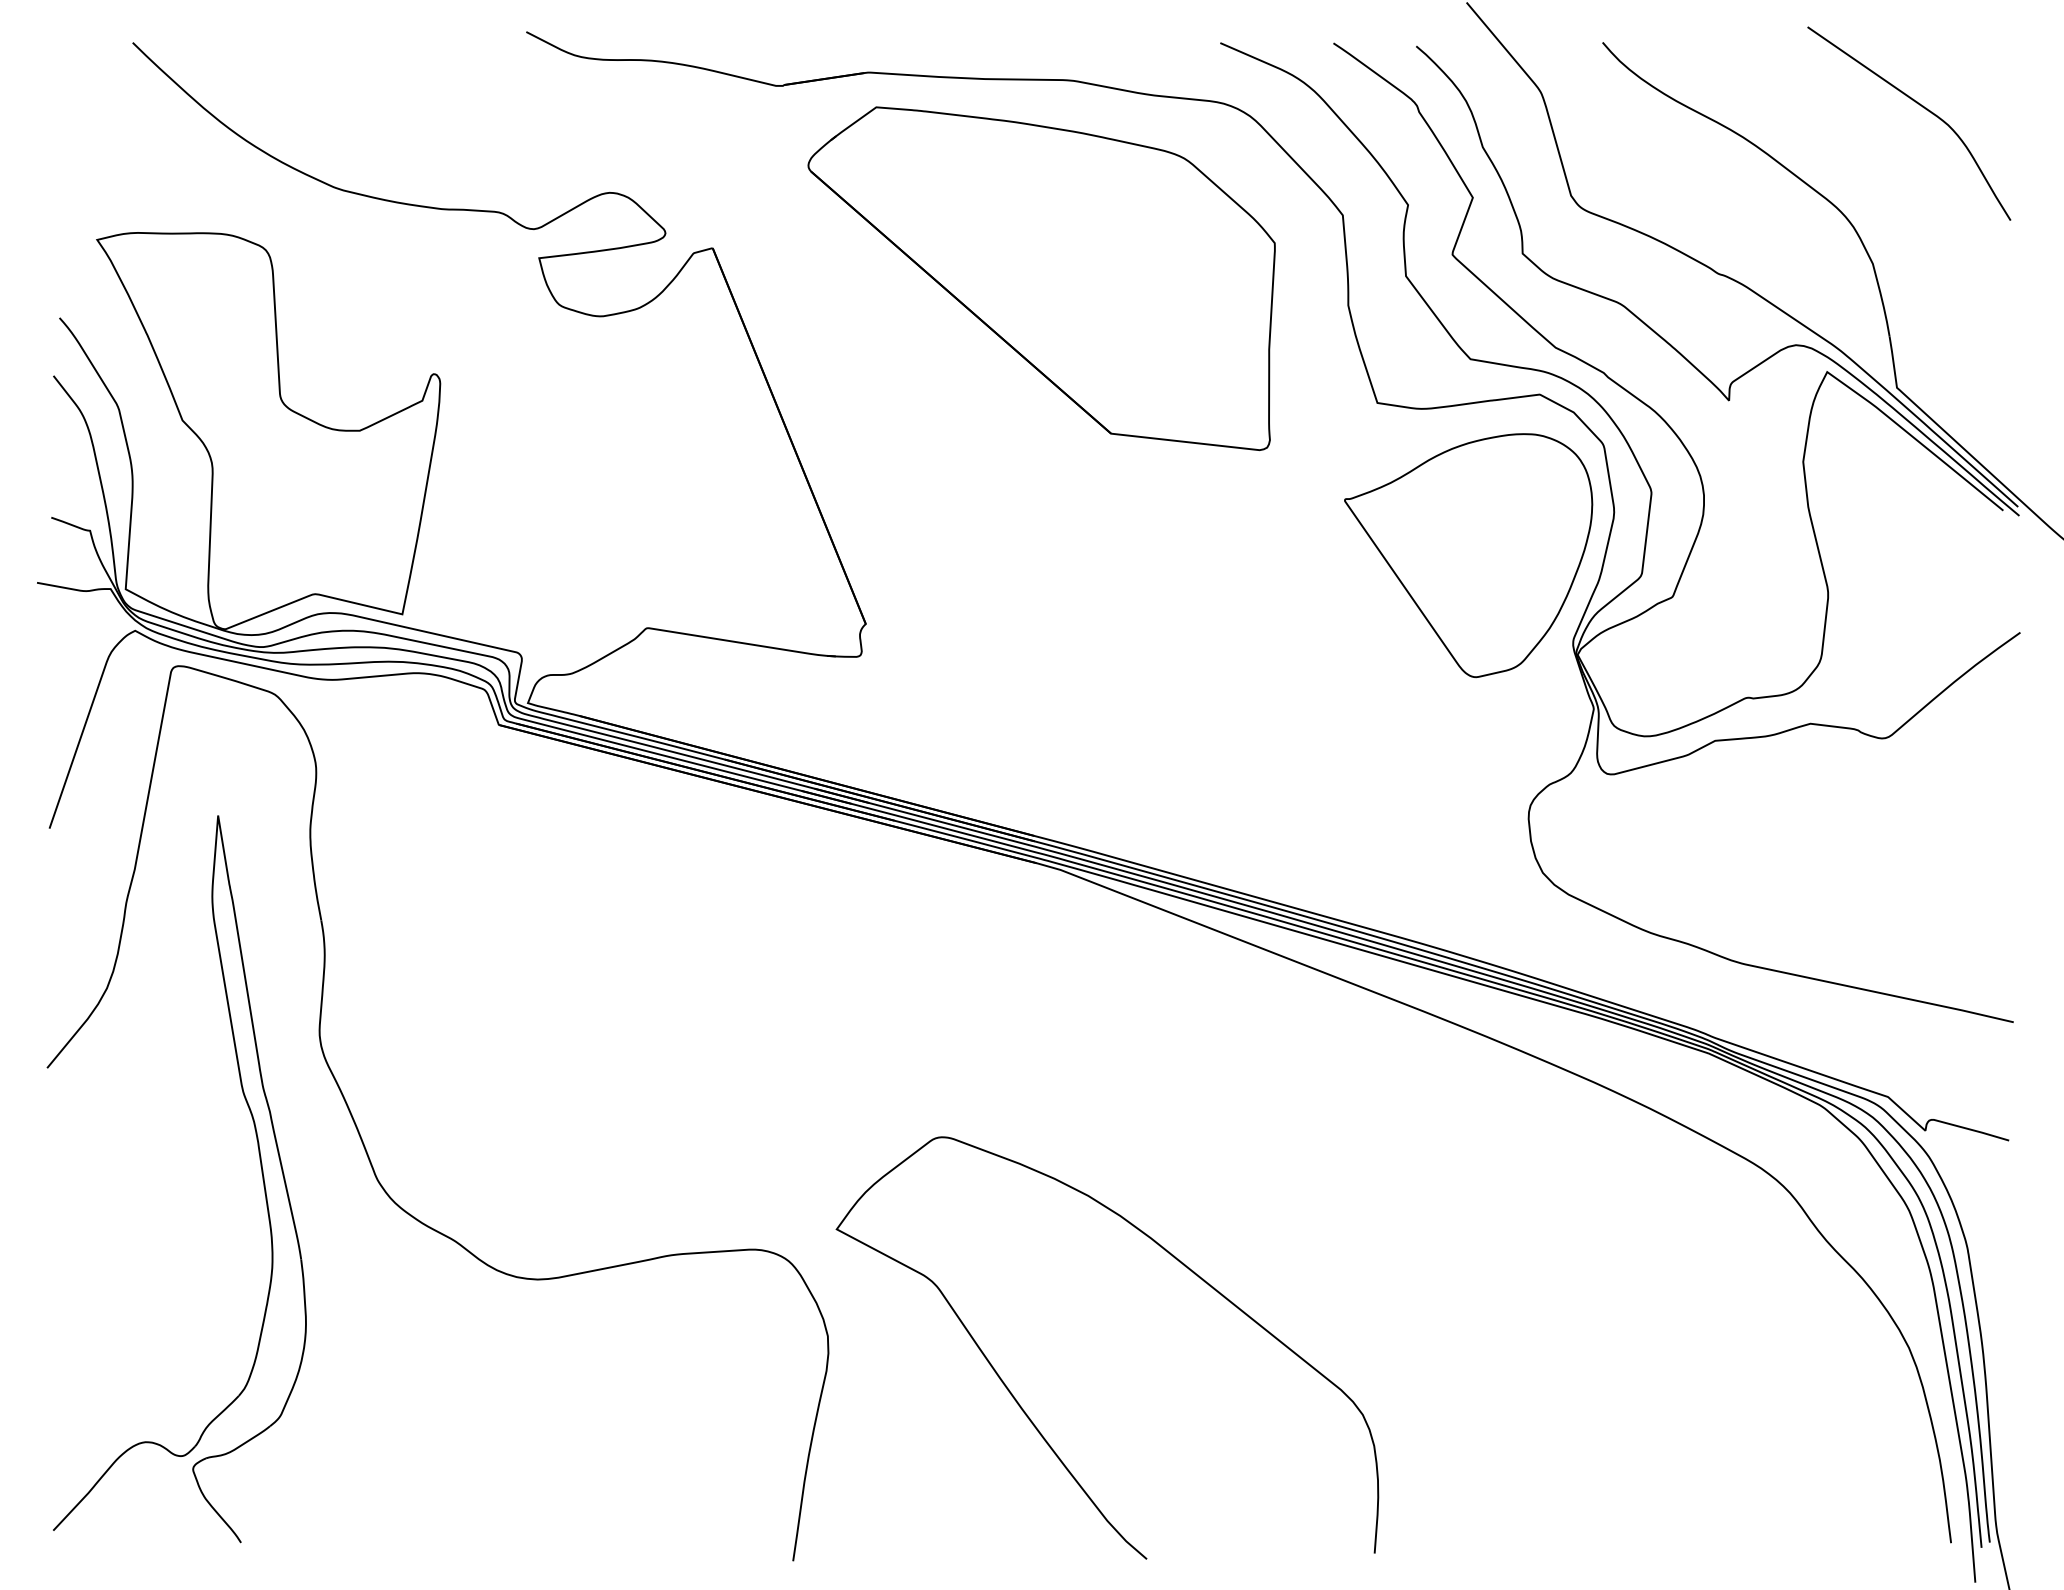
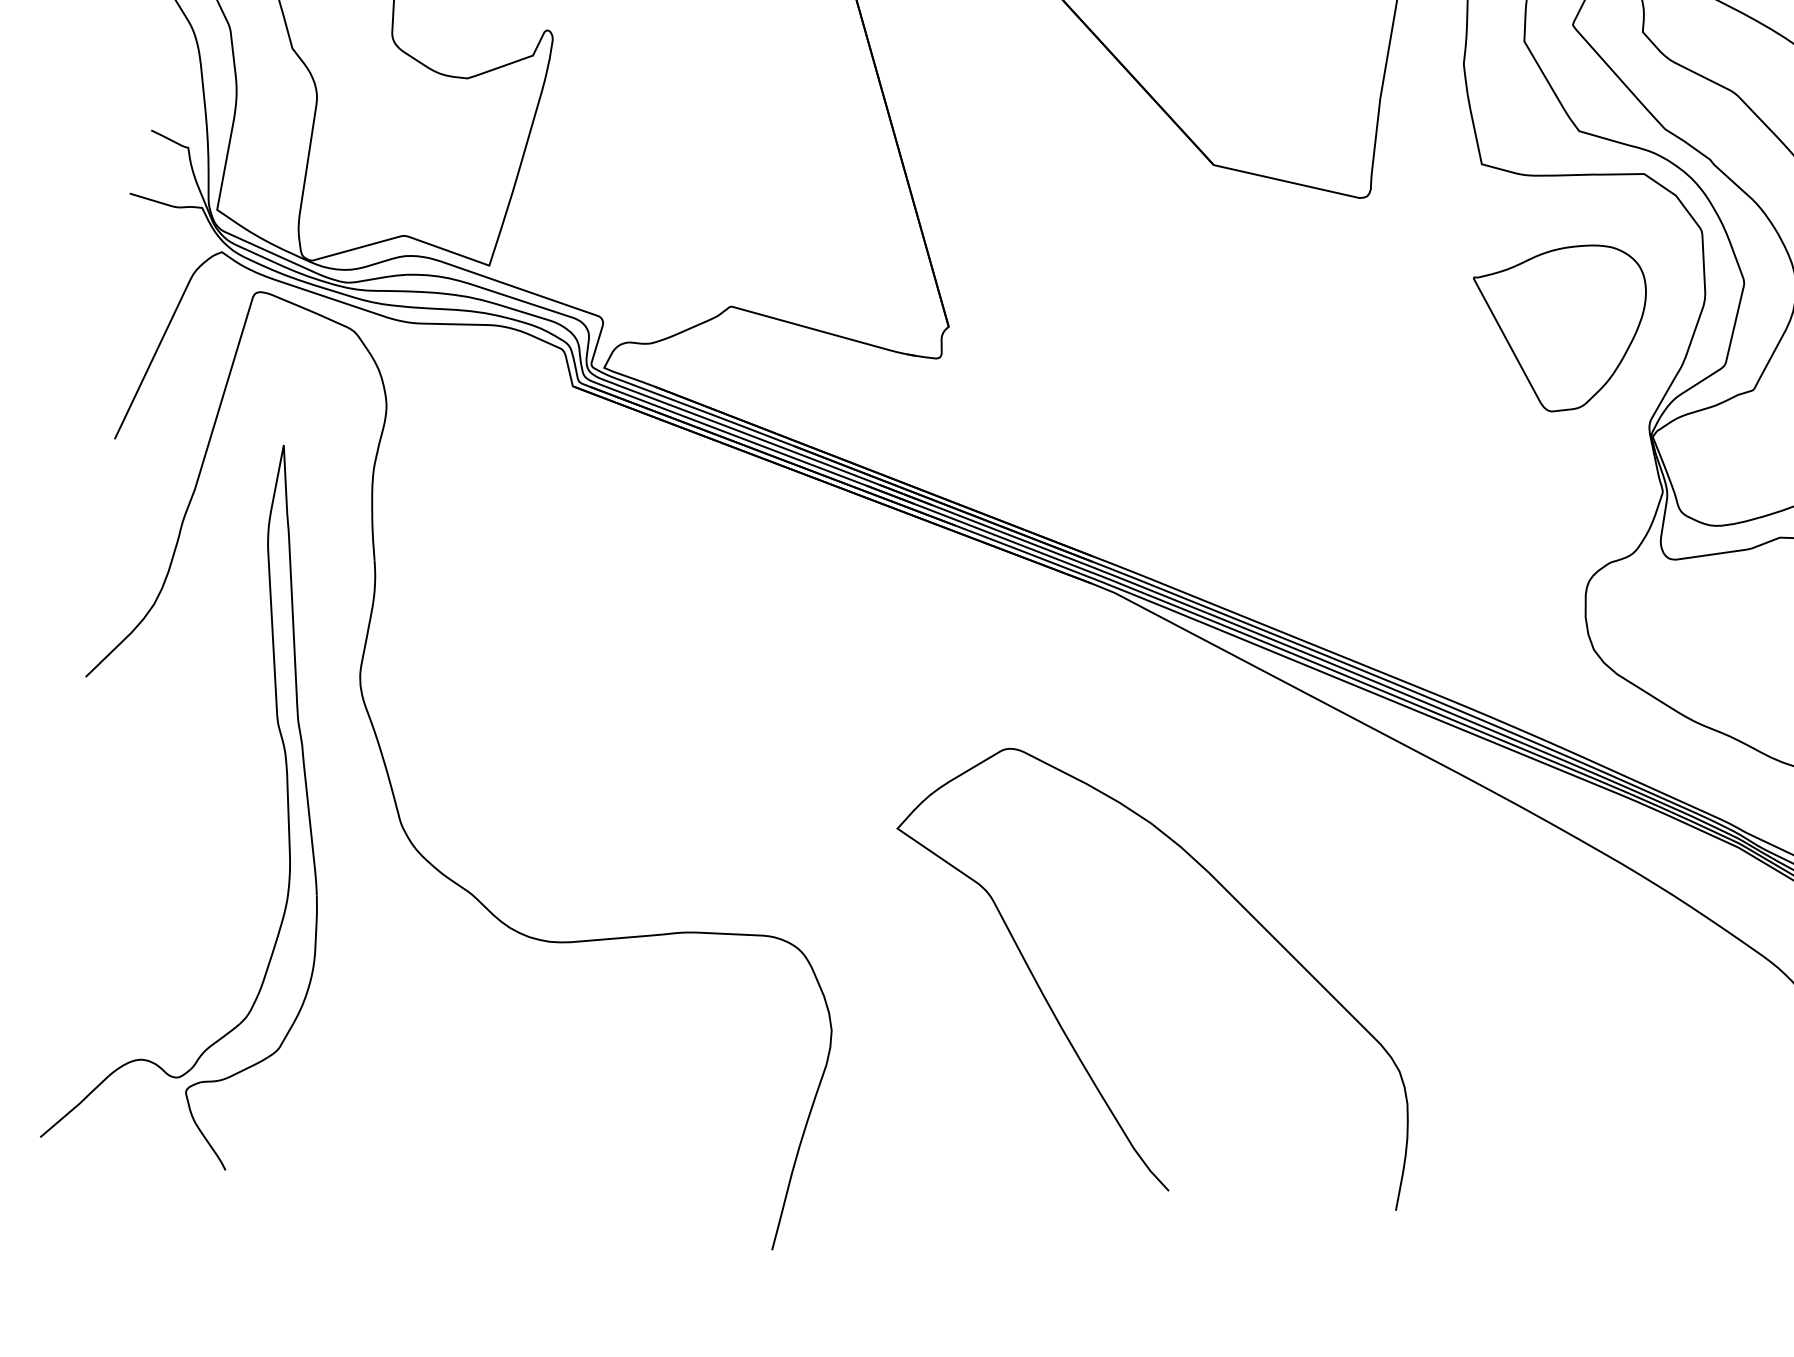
part: (1468, 555) -> (1555, 325), size x0.7
curve: (1025, 1411) -> (1064, 1030), moved

